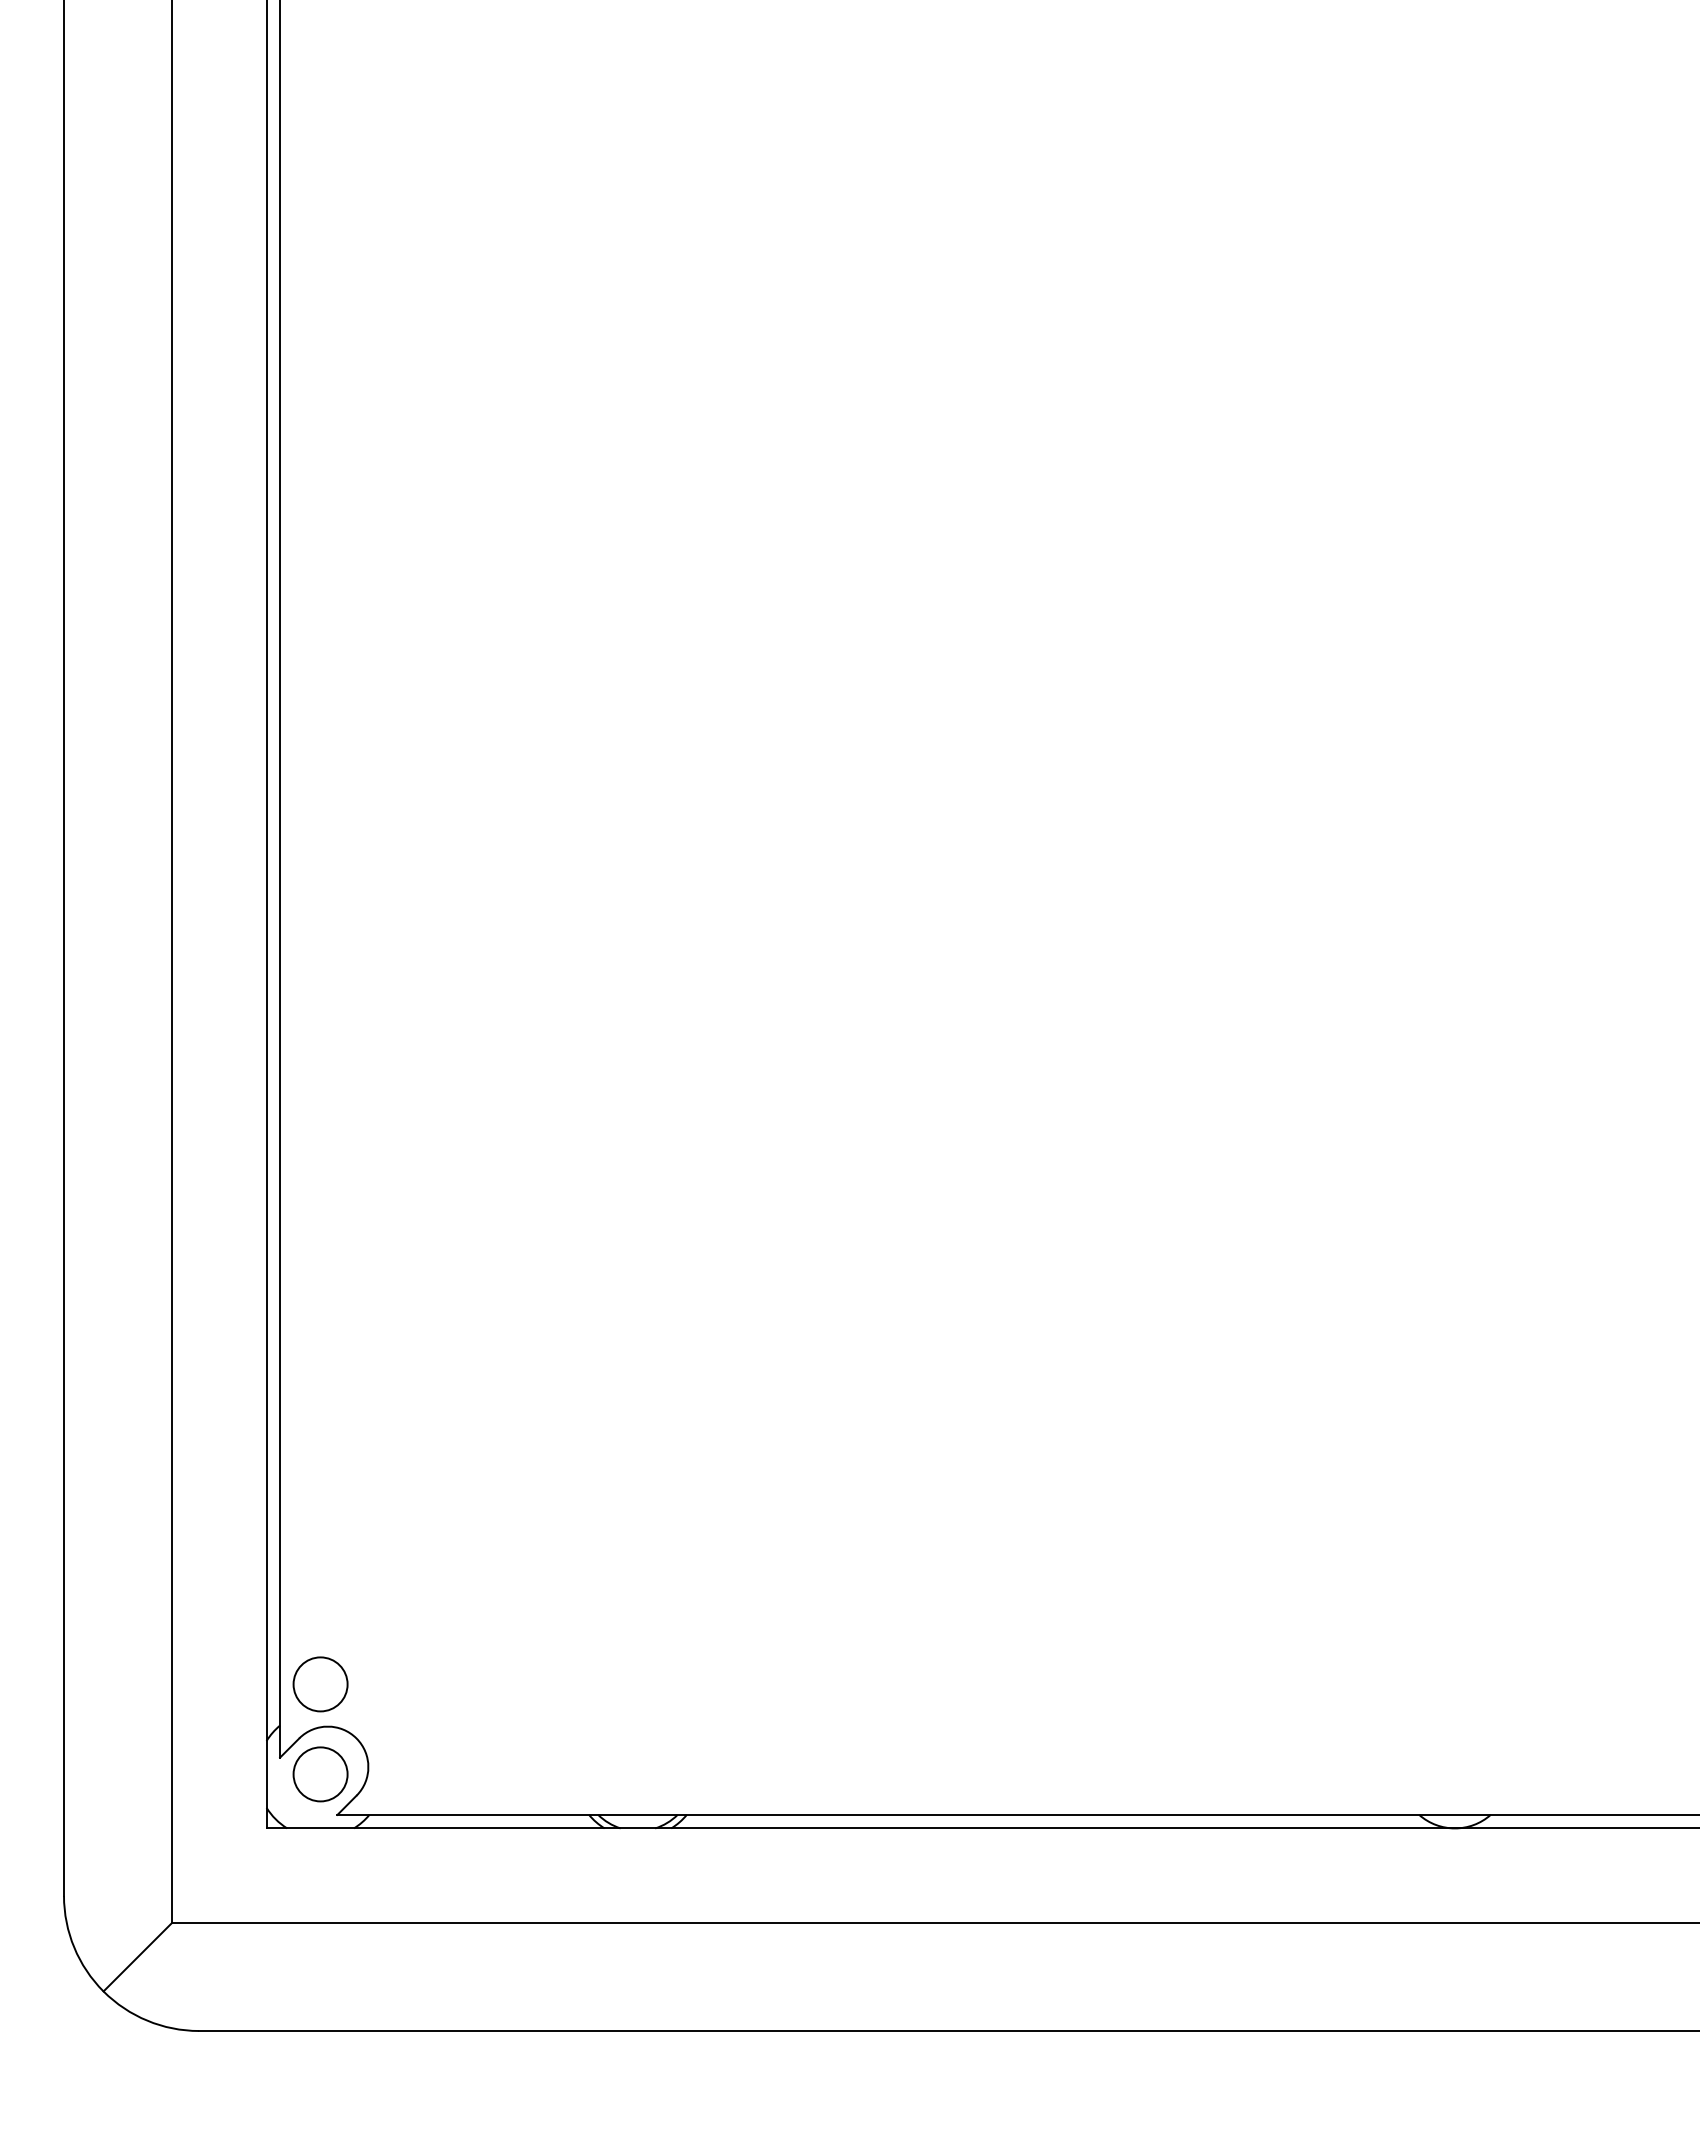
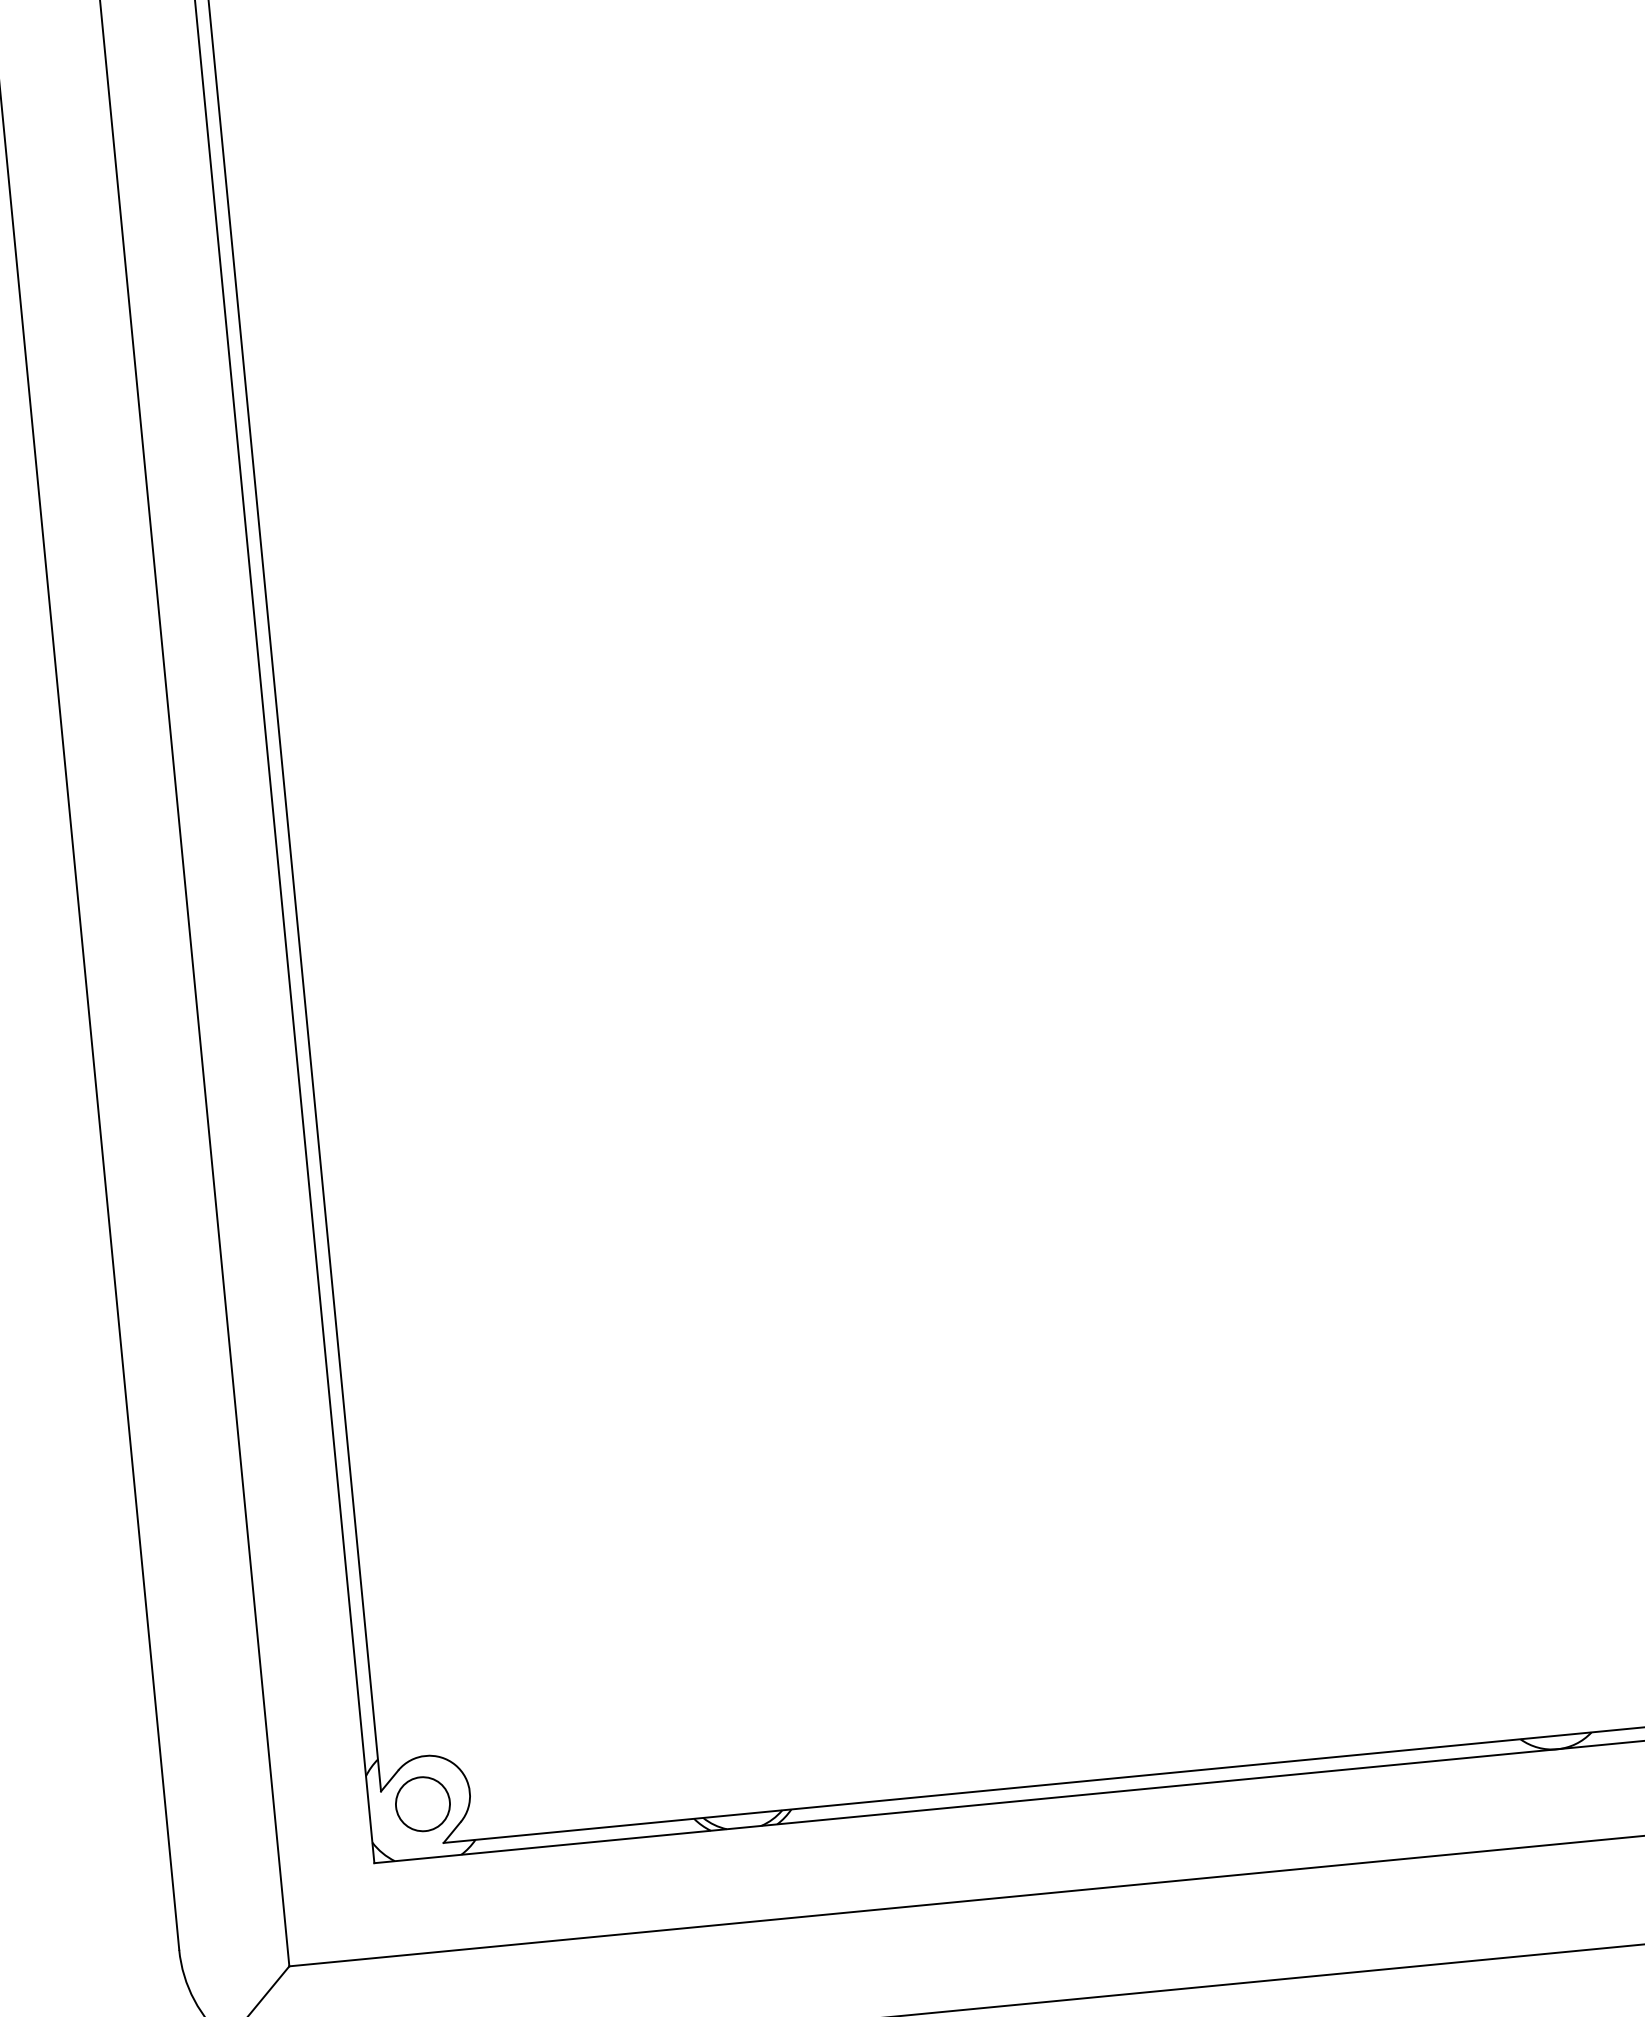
circle: (320, 1684) -> (414, 1714), removed

